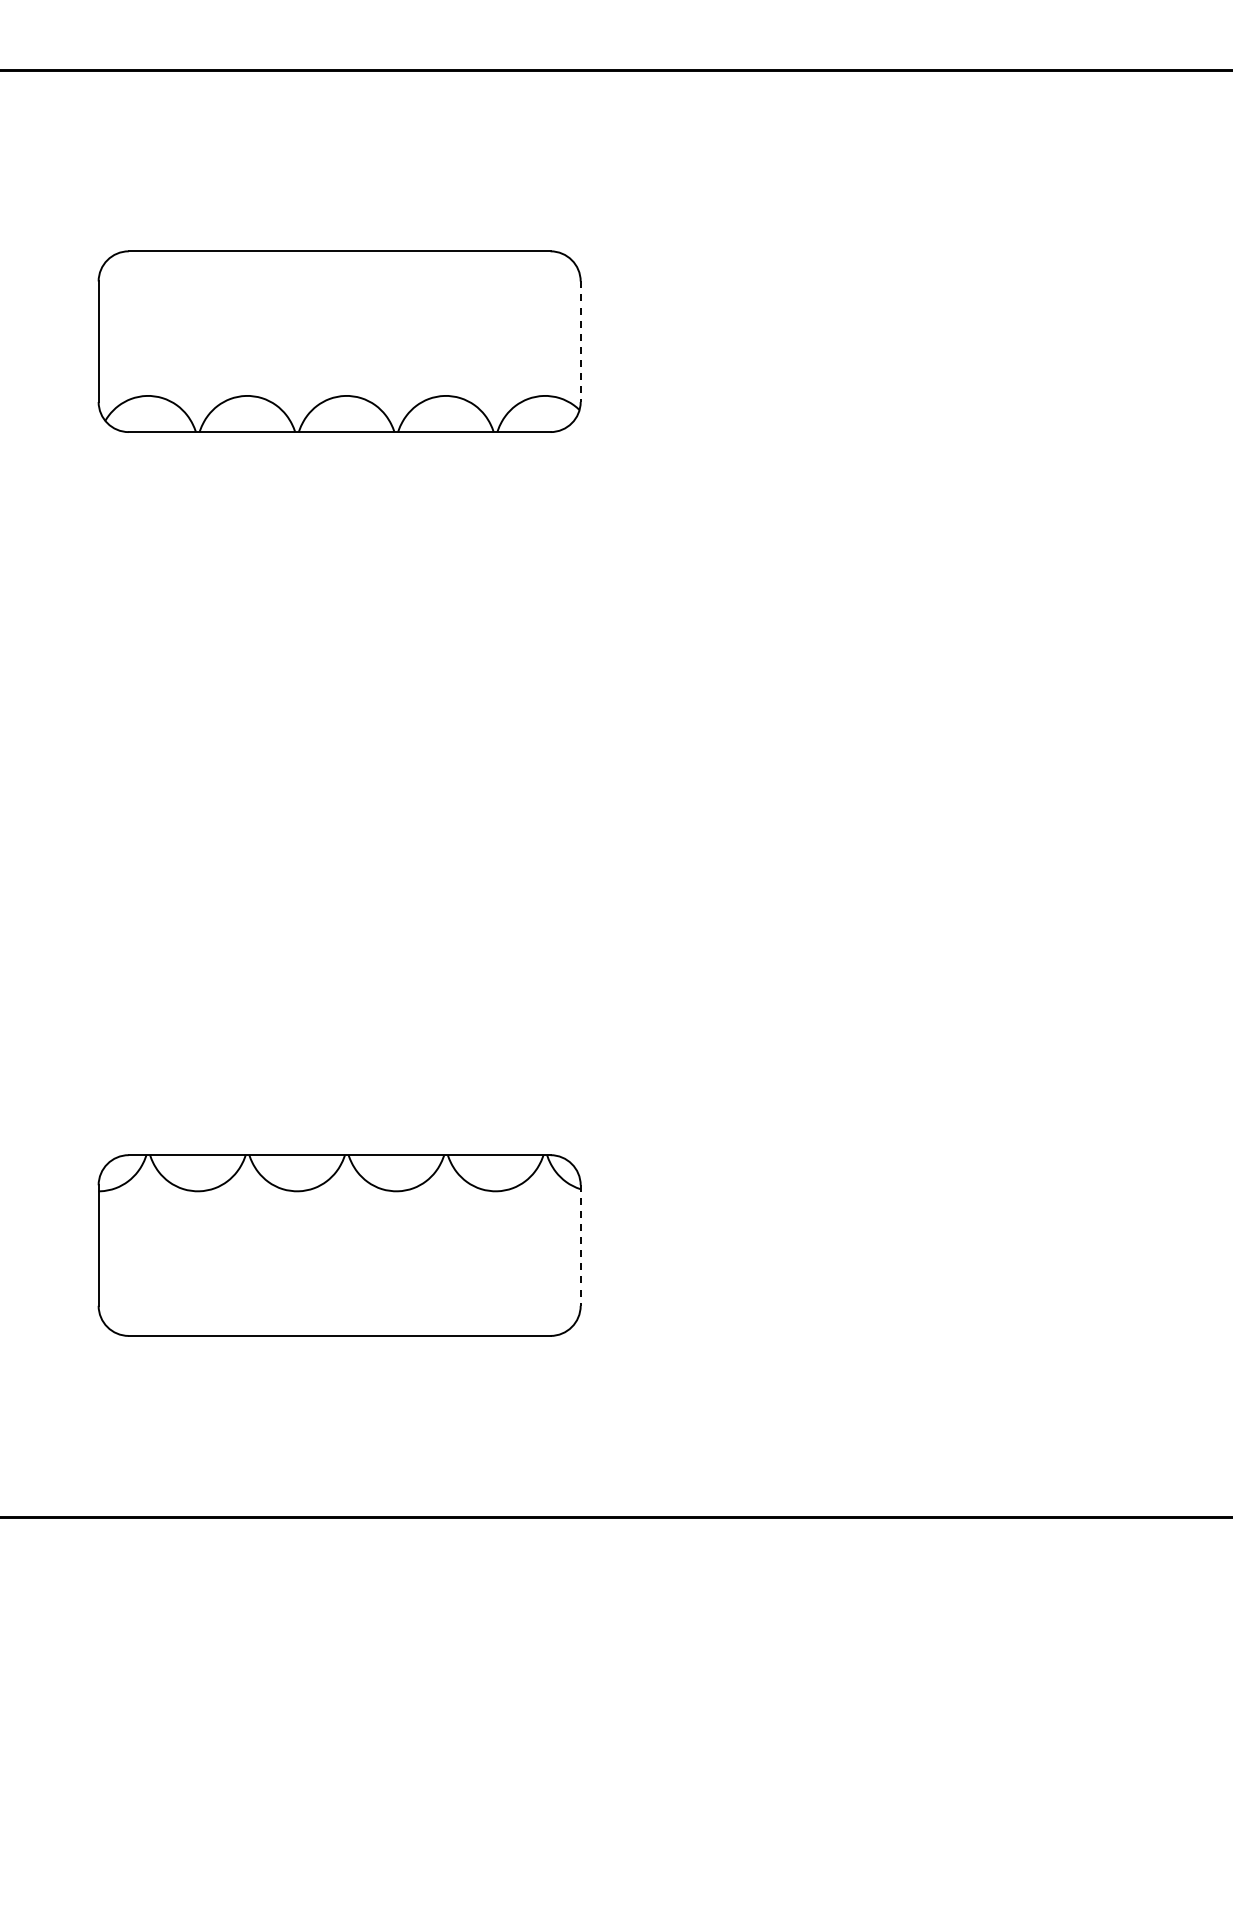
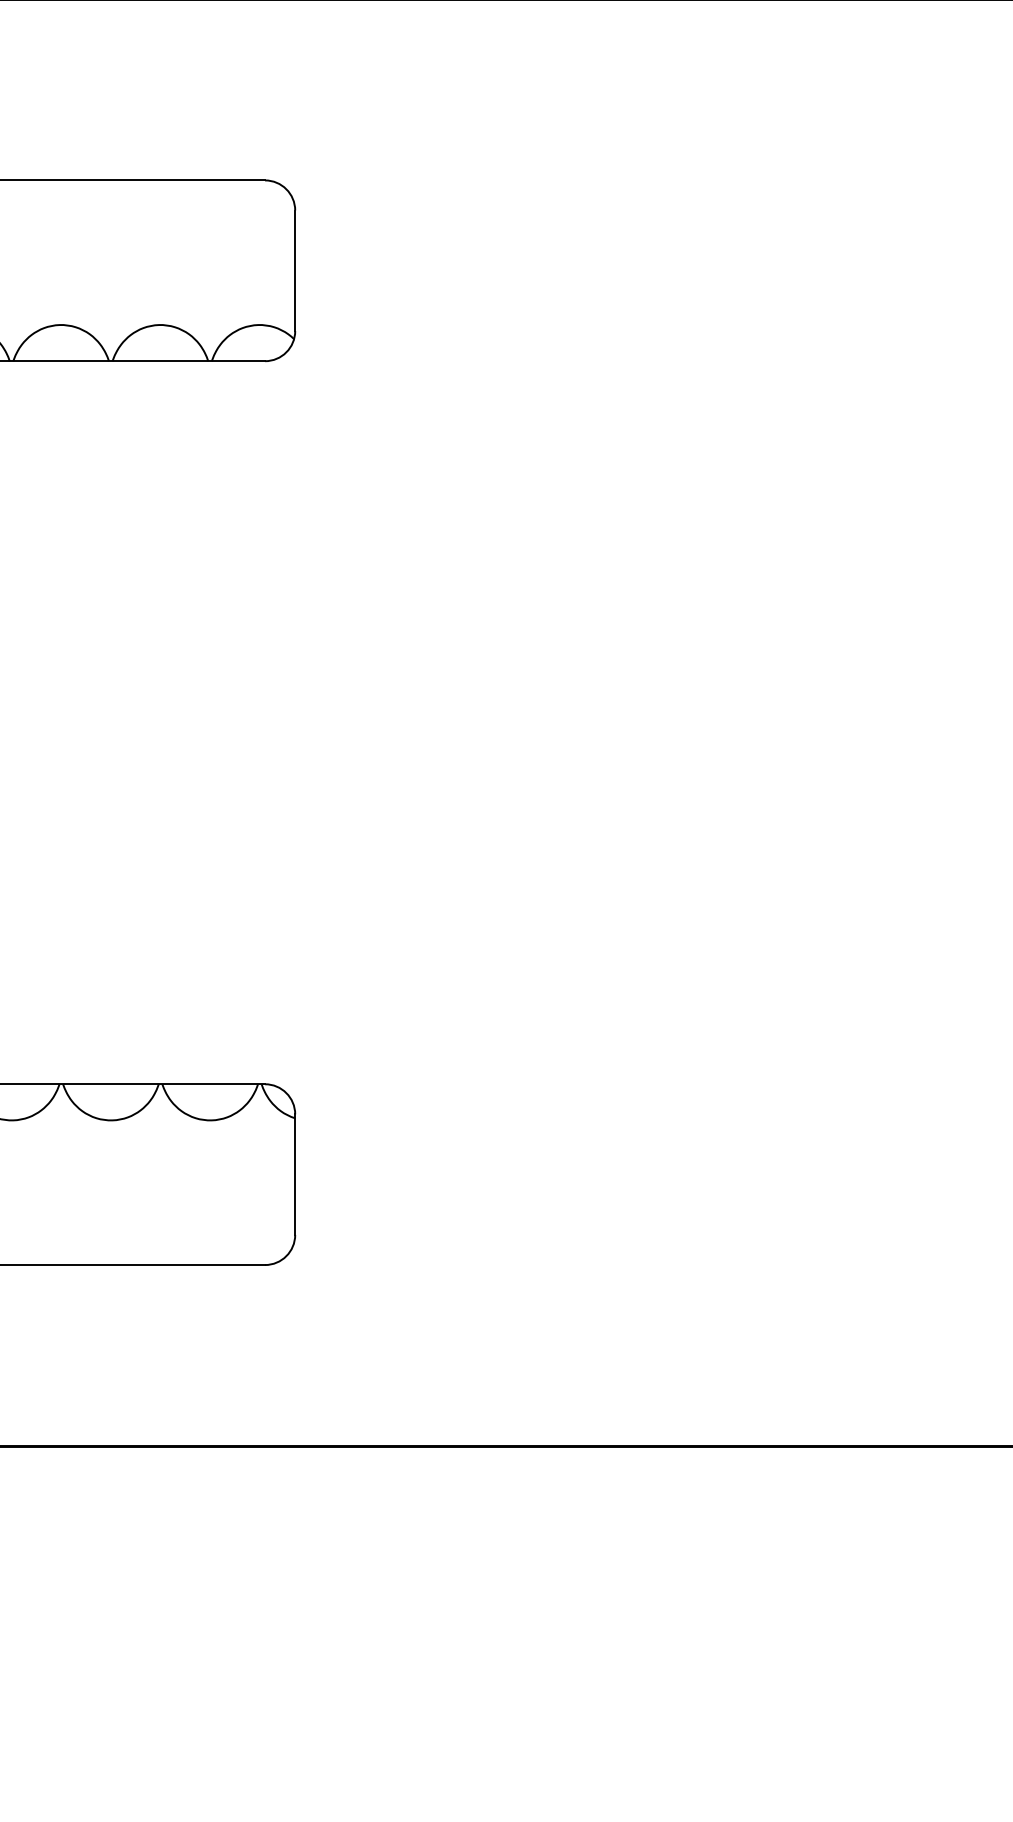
line: (580, 342) -> (295, 271), dashed -> solid
line: (580, 1246) -> (295, 1175), dashed -> solid

